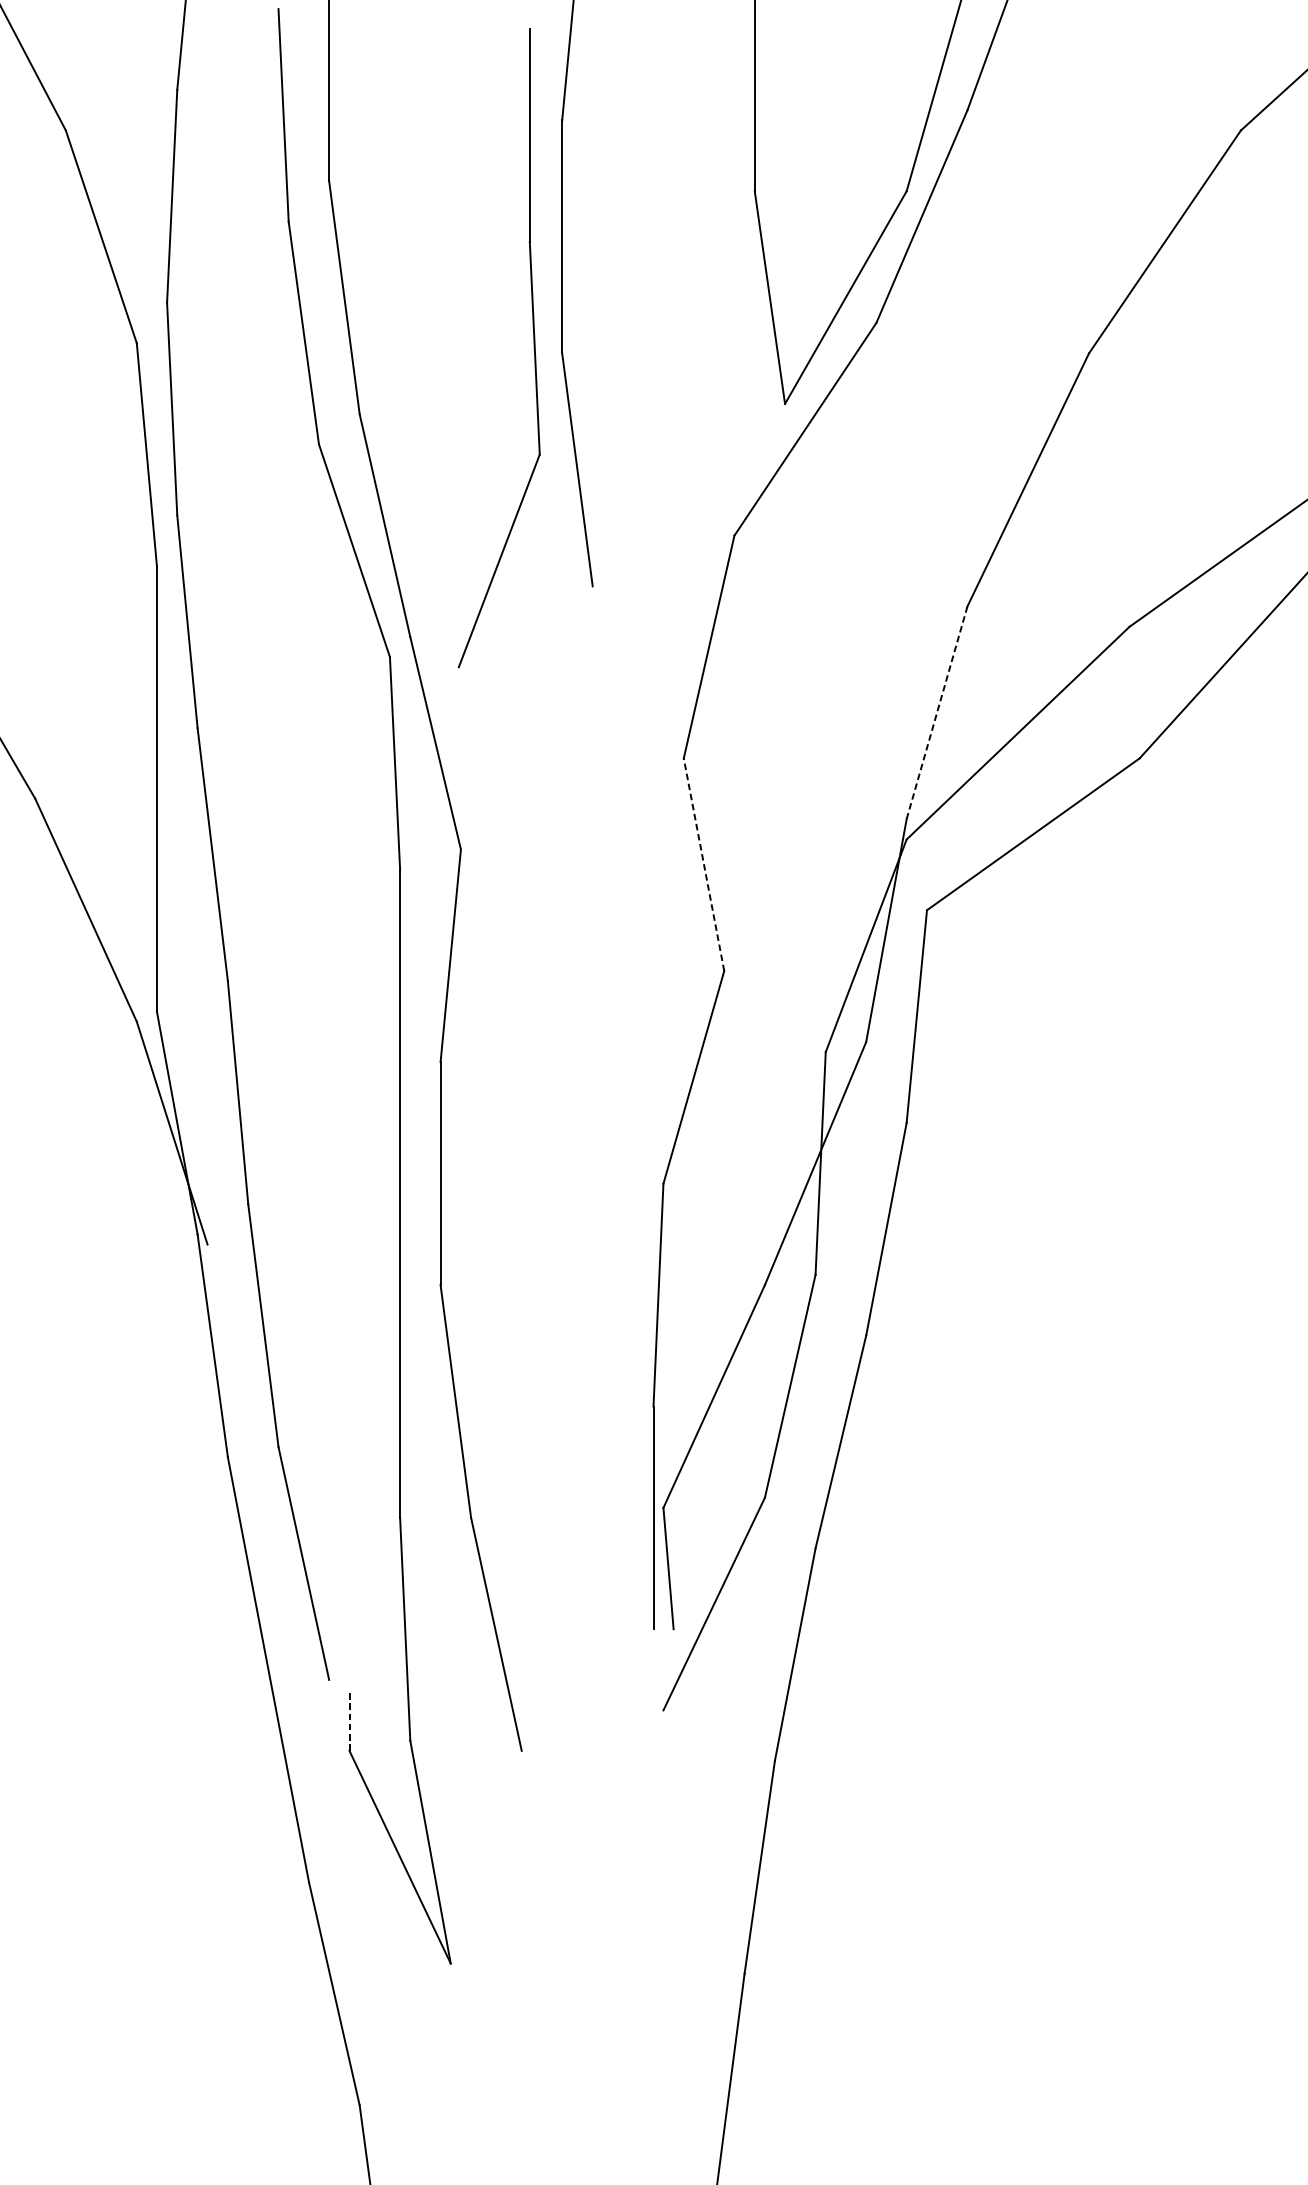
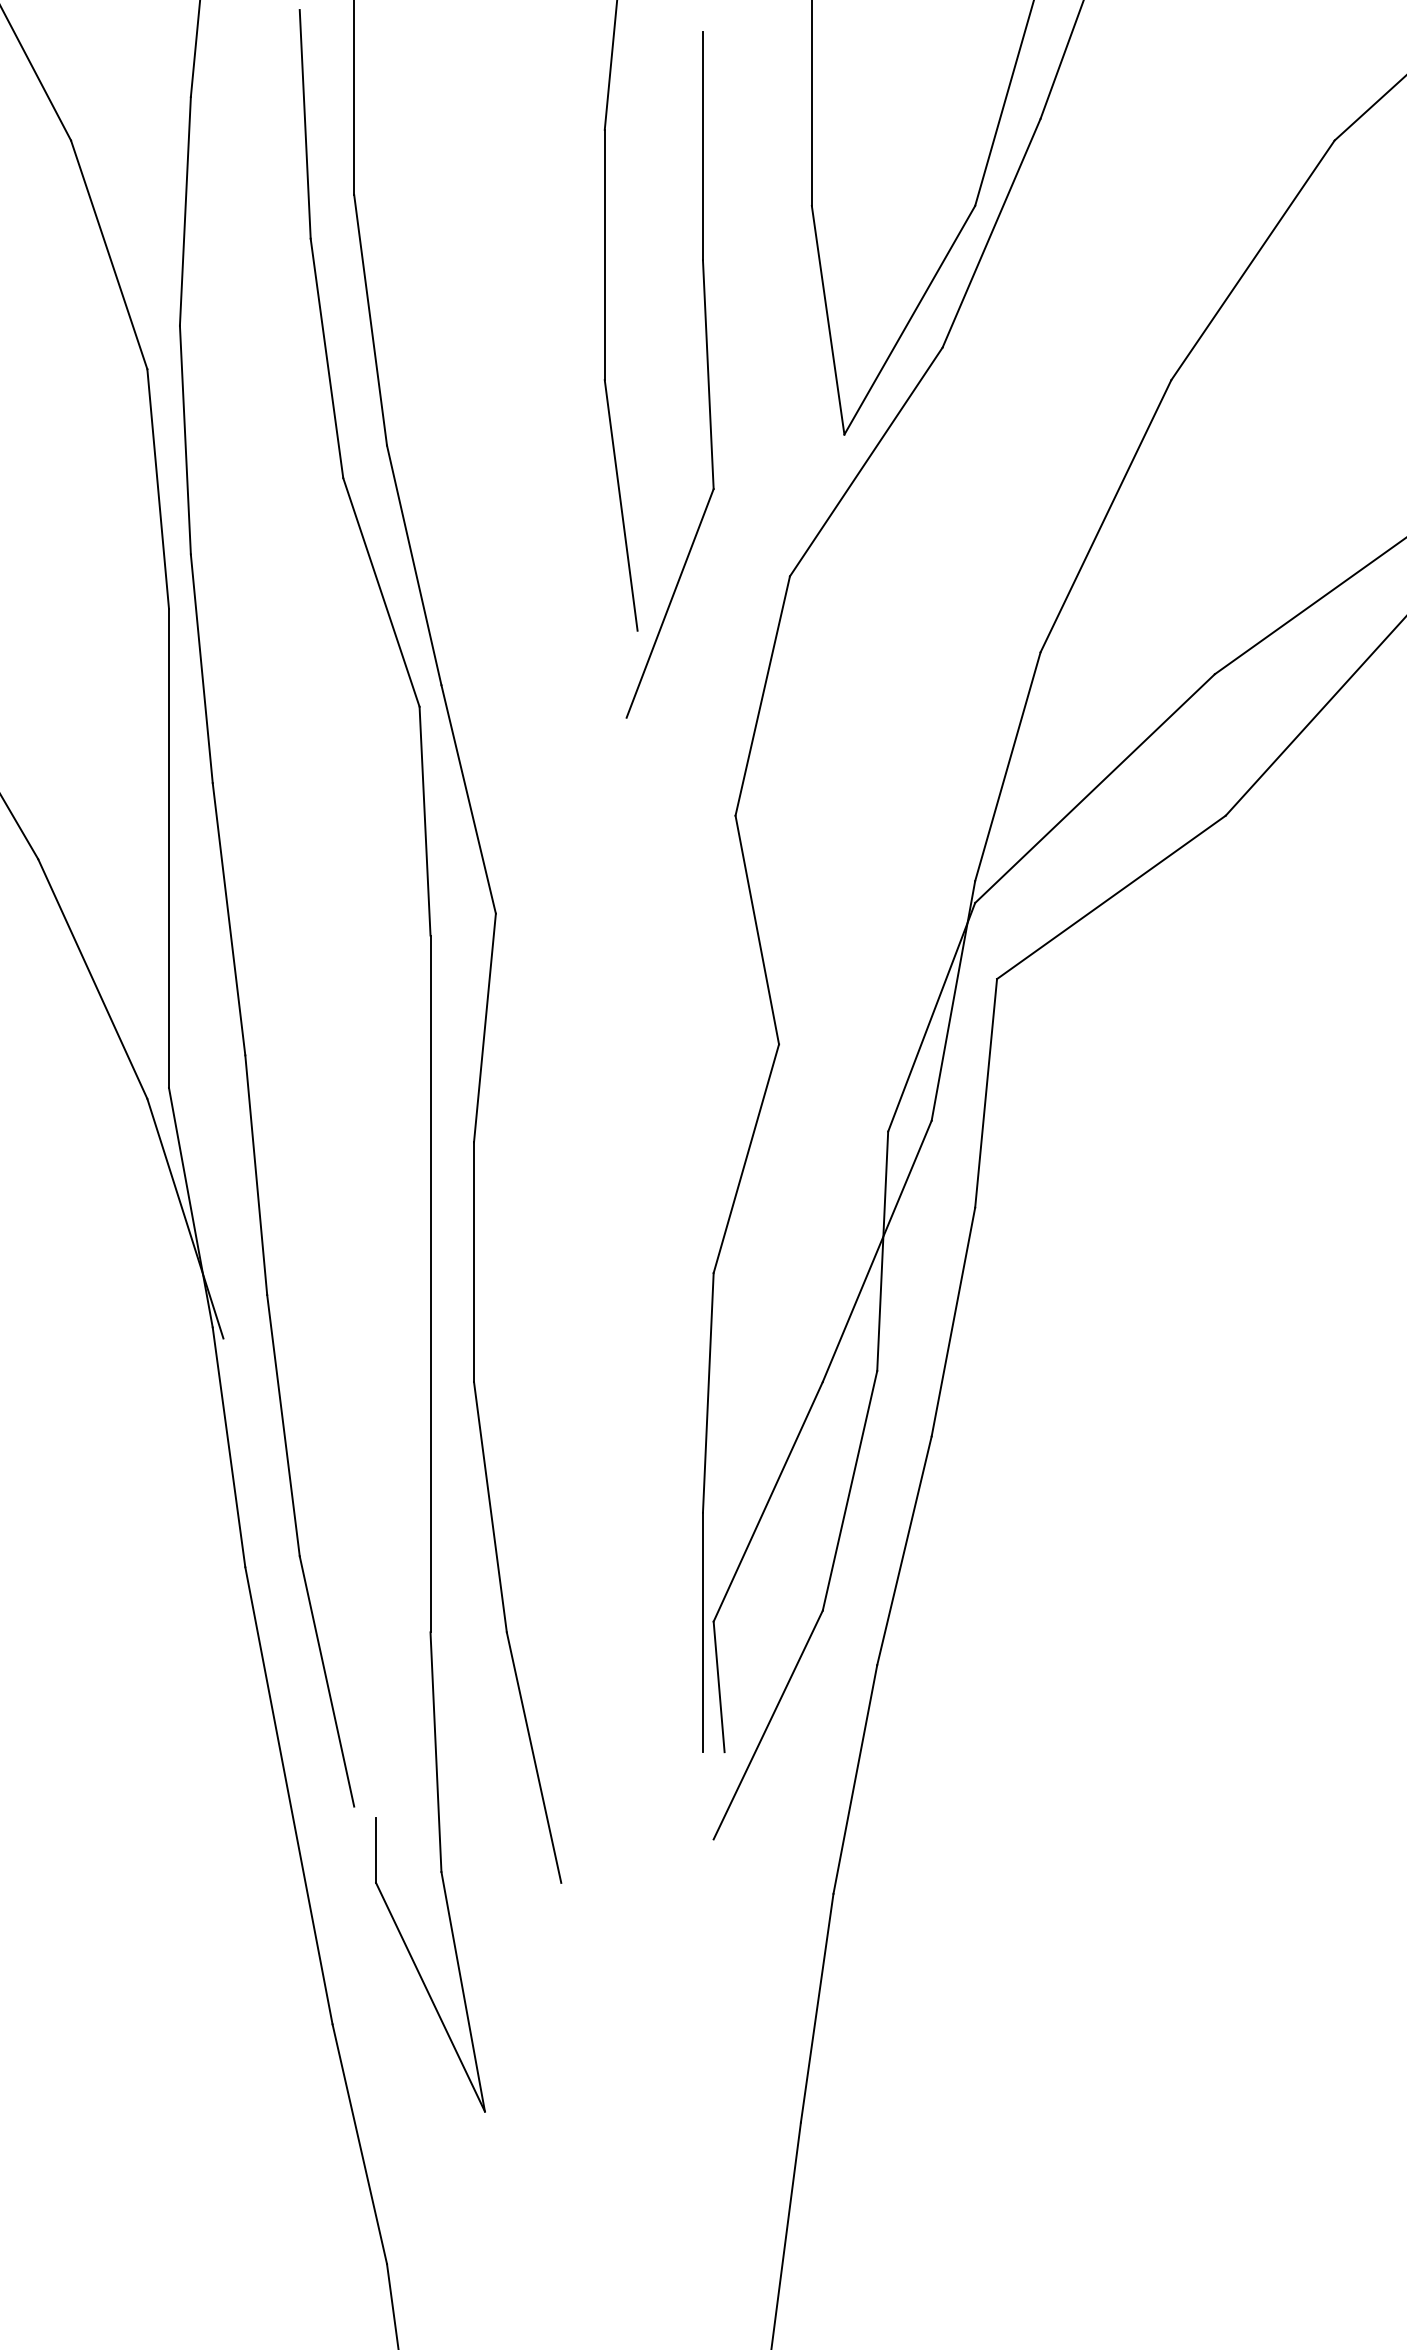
part: (534, 348) -> (707, 374), moved
line: (936, 712) -> (1007, 766), dashed -> solid
line: (704, 864) -> (757, 929), dashed -> solid
line: (349, 1720) -> (376, 1850), dashed -> solid

